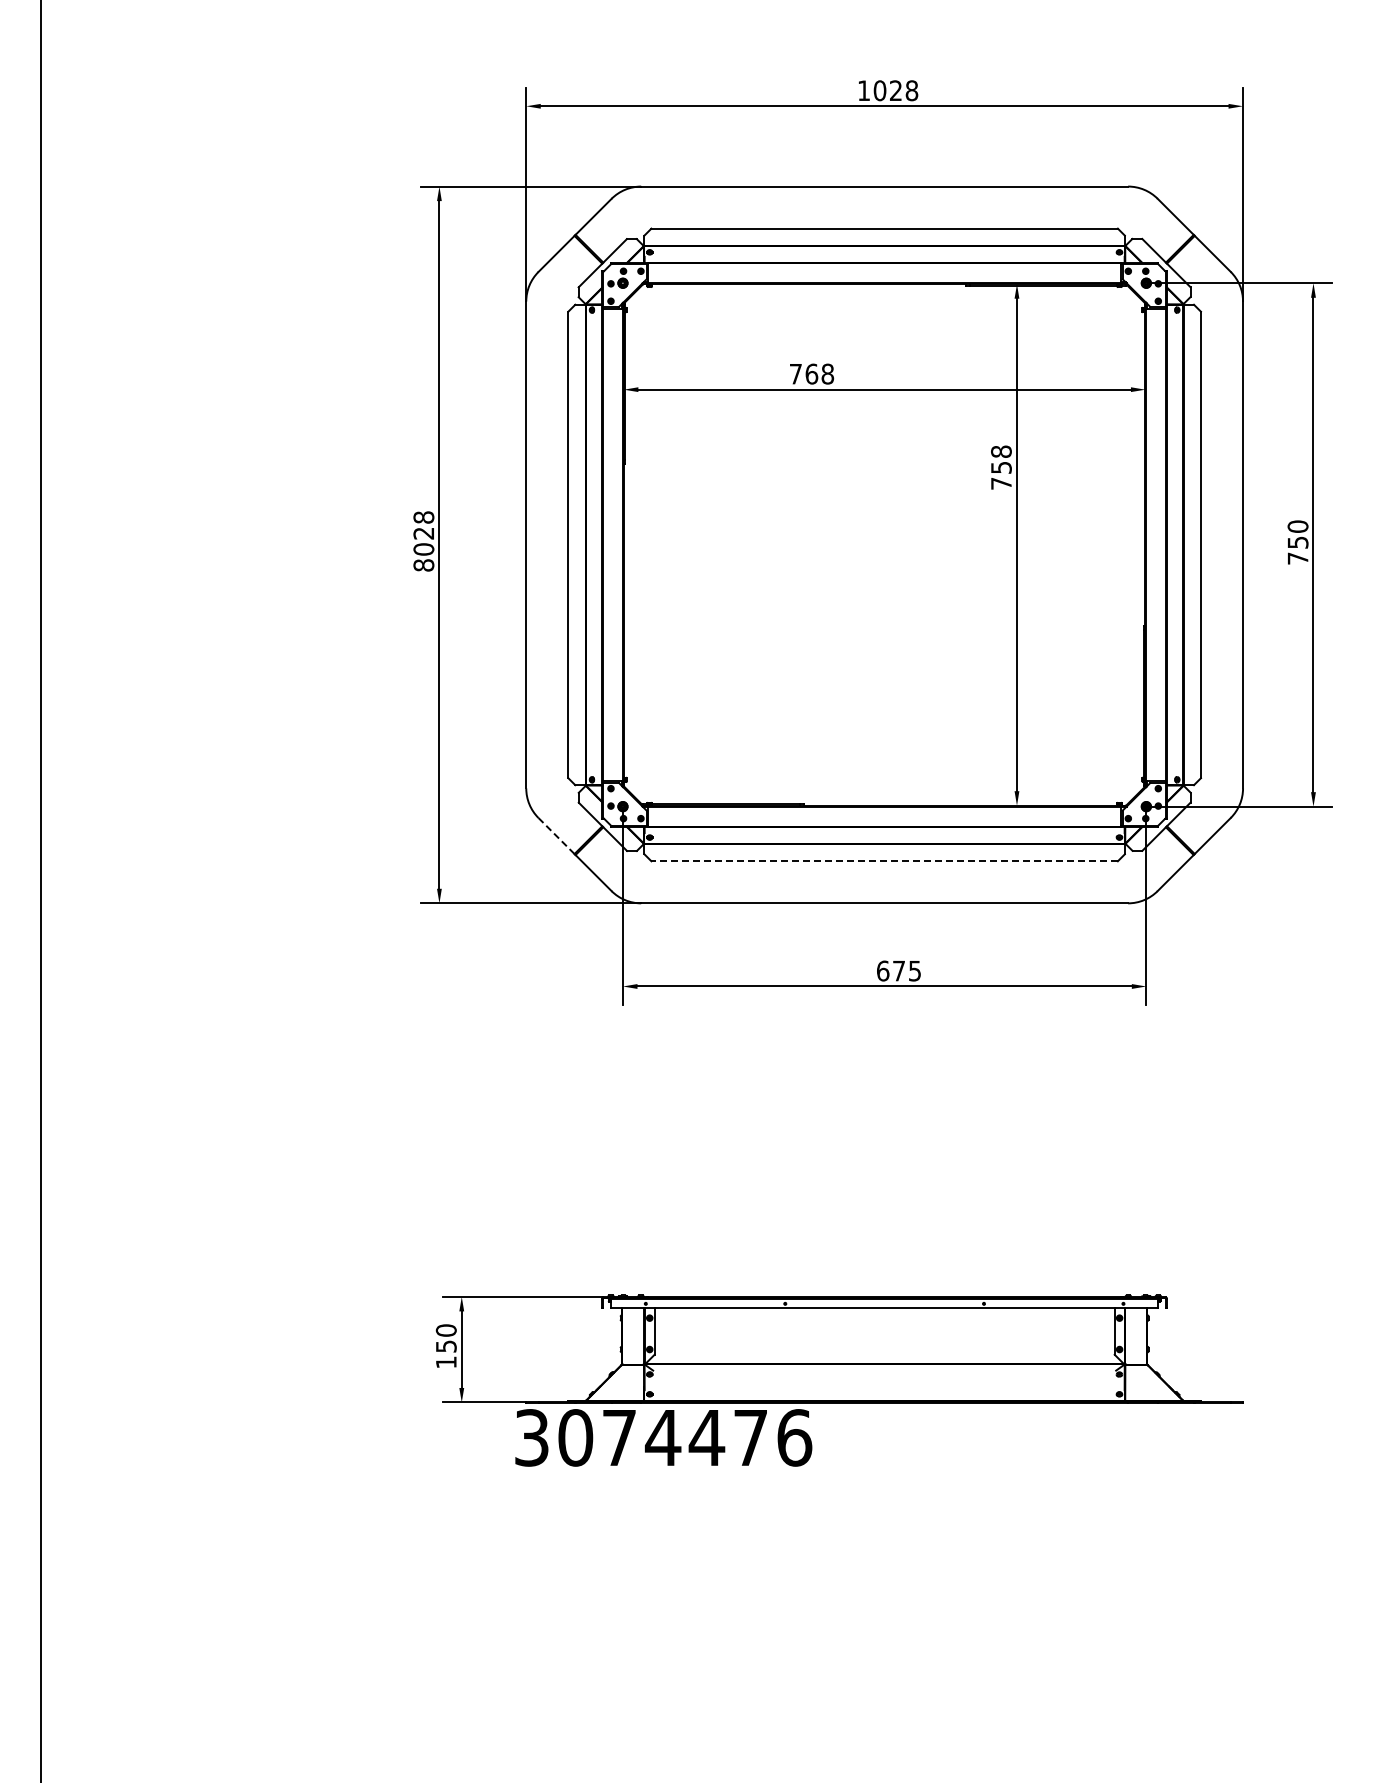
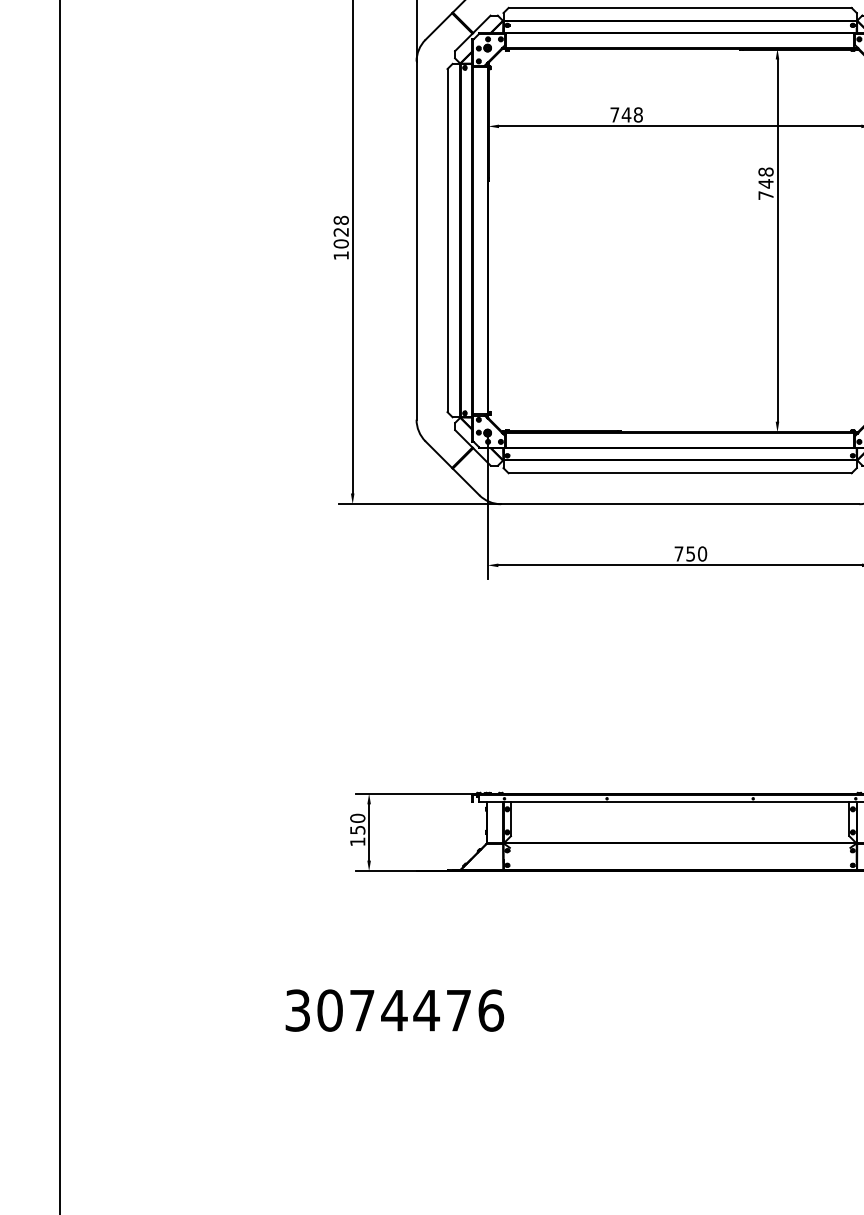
text: (811, 373) -> (626, 114), 768 -> 748
text: (1001, 467) -> (766, 183), 758 -> 748
text: (423, 565) -> (340, 255), 8028 -> 1028
line: (556, 836) -> (438, 455), dashed -> solid
line: (884, 861) -> (680, 473), dashed -> solid
text: (899, 970) -> (691, 553), 675 -> 750
text: (663, 1437) -> (394, 1010), moved

